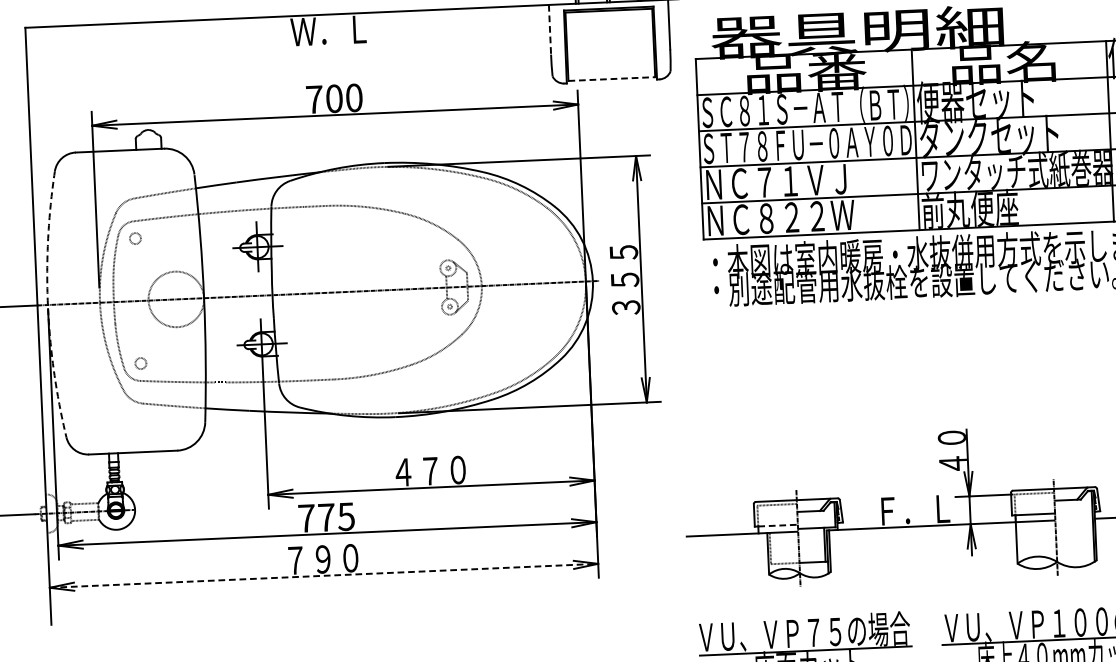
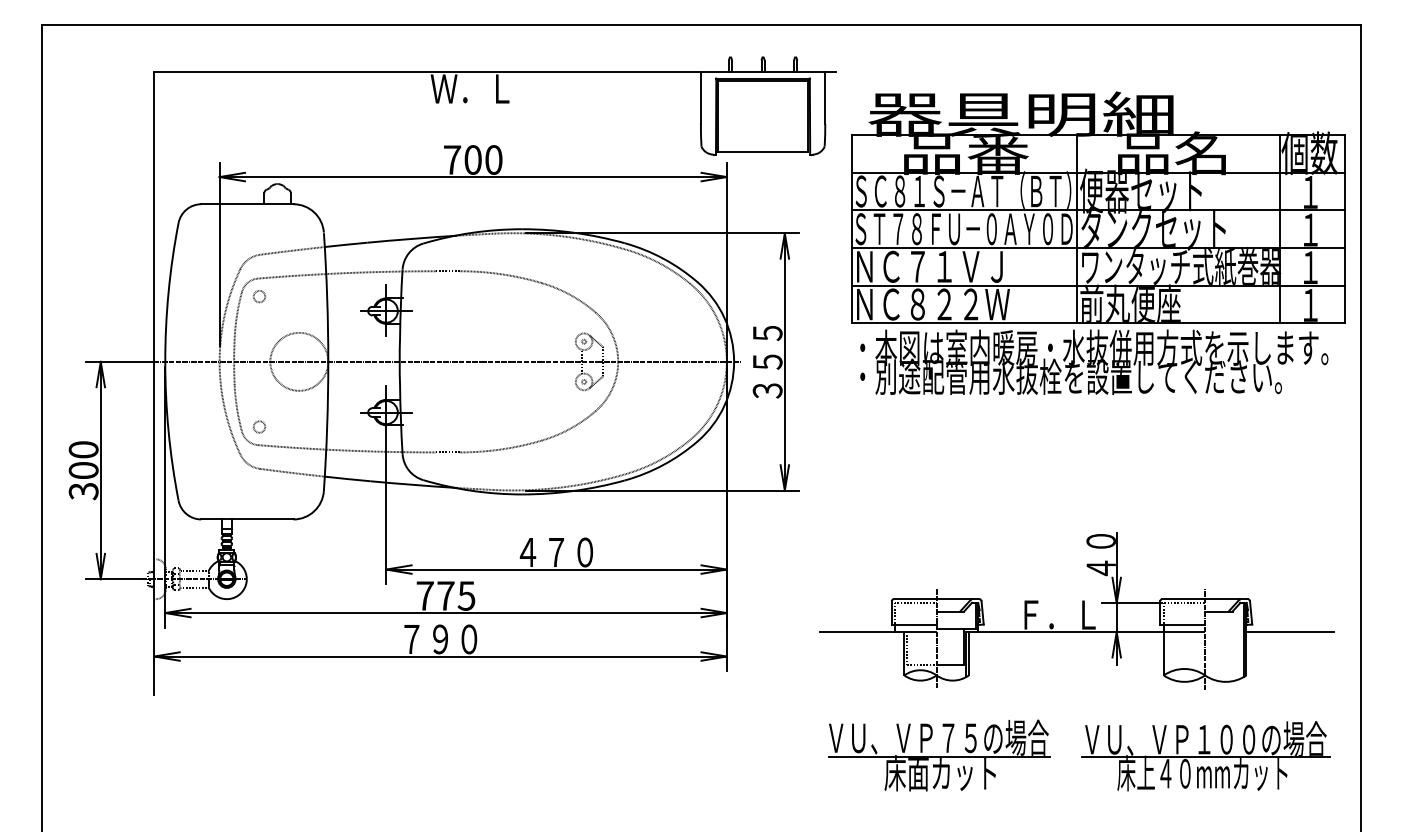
line: (549, 29) -> (700, 97), dashed -> solid
line: (612, 79) -> (763, 152), dashed -> solid
arc: (48, 304) -> (165, 361), dashed -> solid
line: (777, 525) -> (915, 624), dashed -> solid
line: (324, 575) -> (441, 656), dashed -> solid

